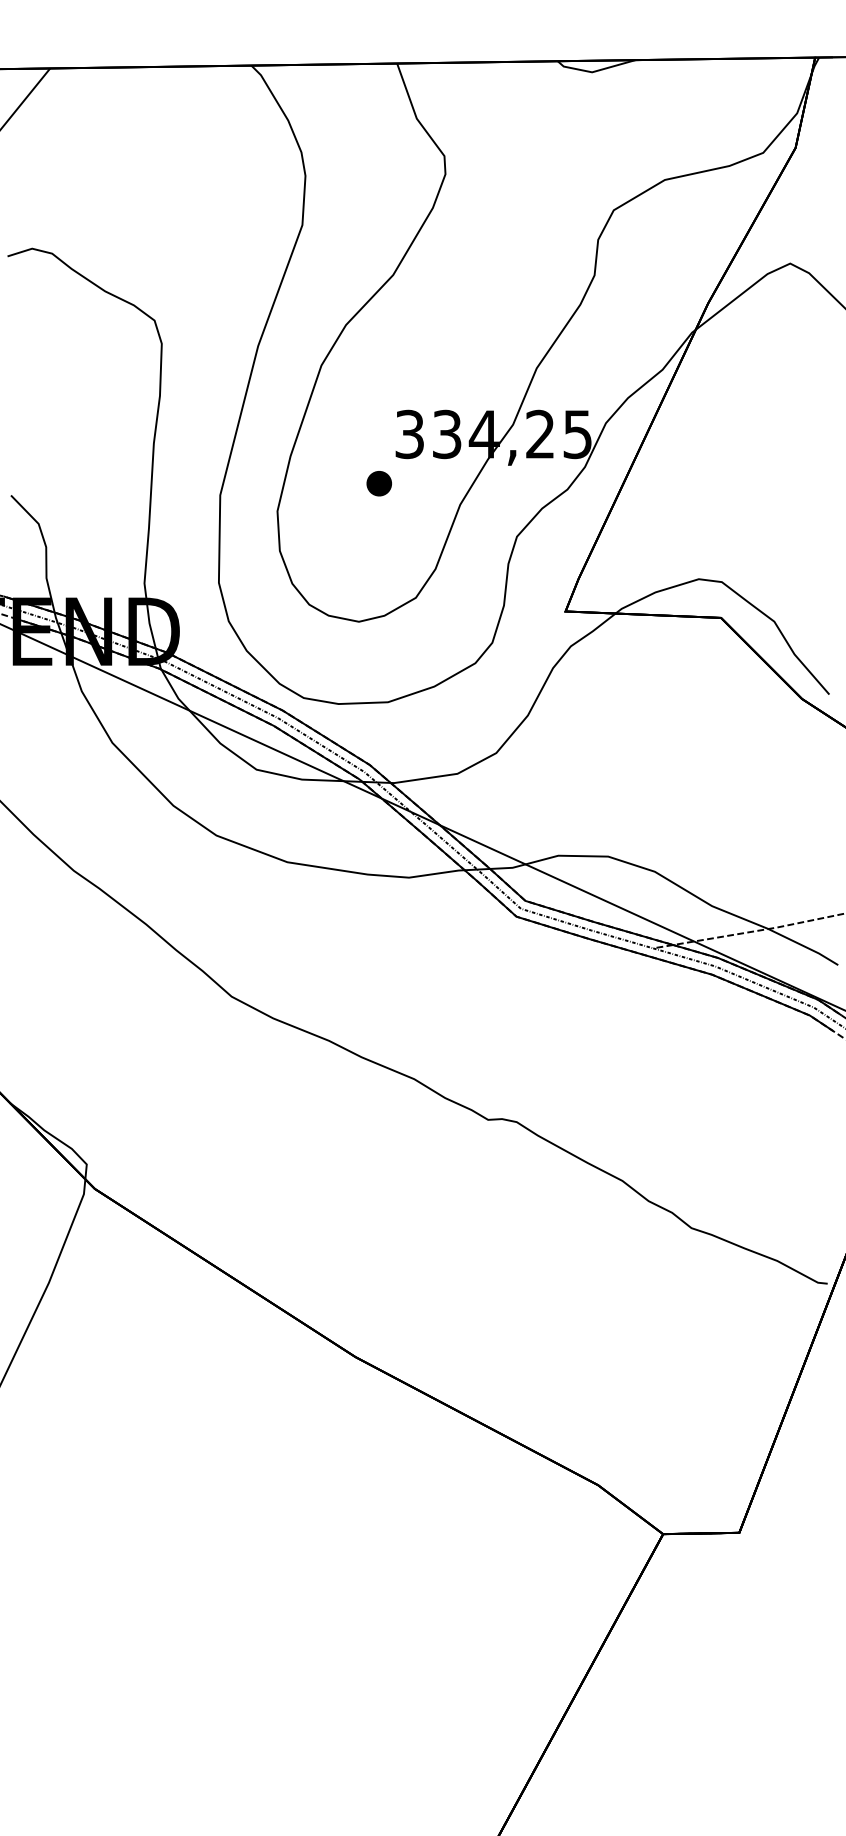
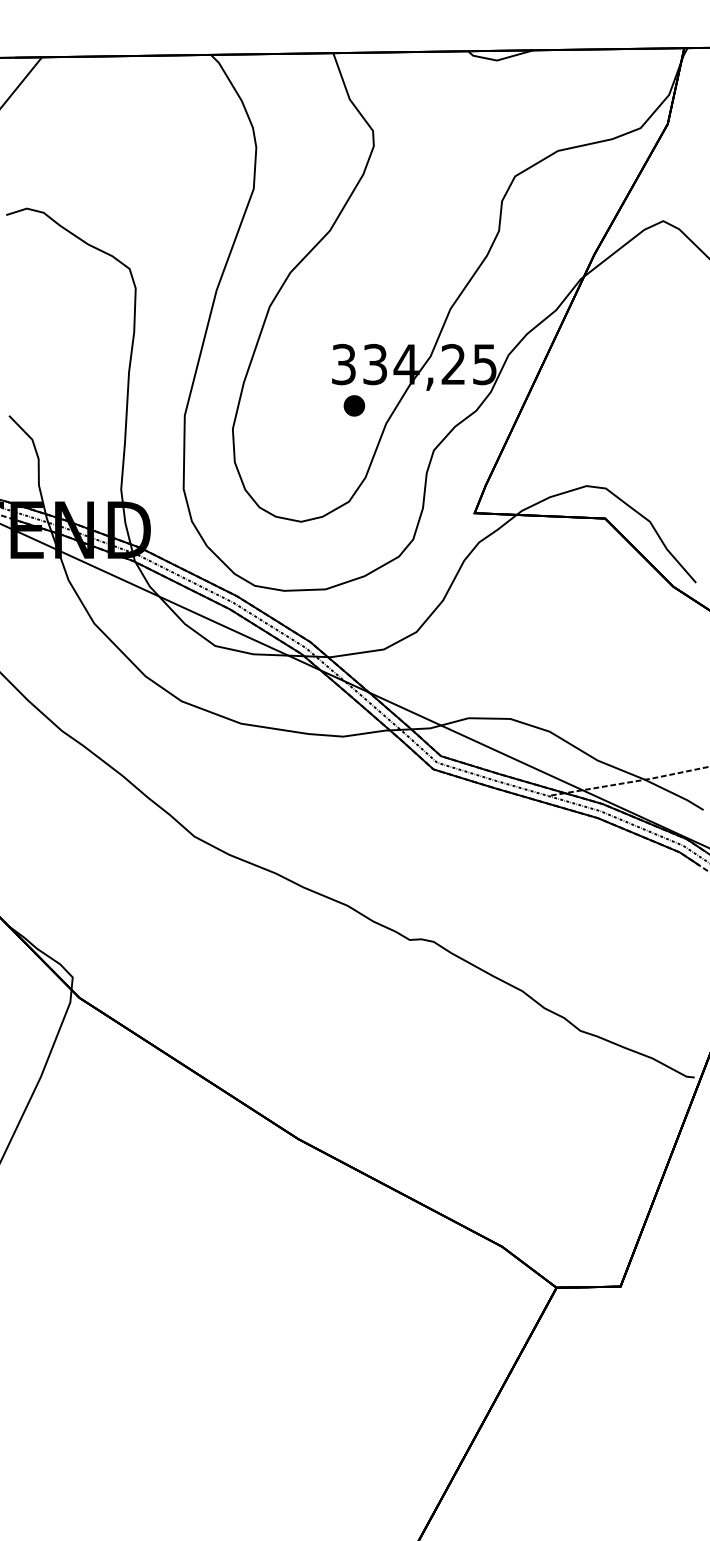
part: (378, 483) -> (353, 405), moved

